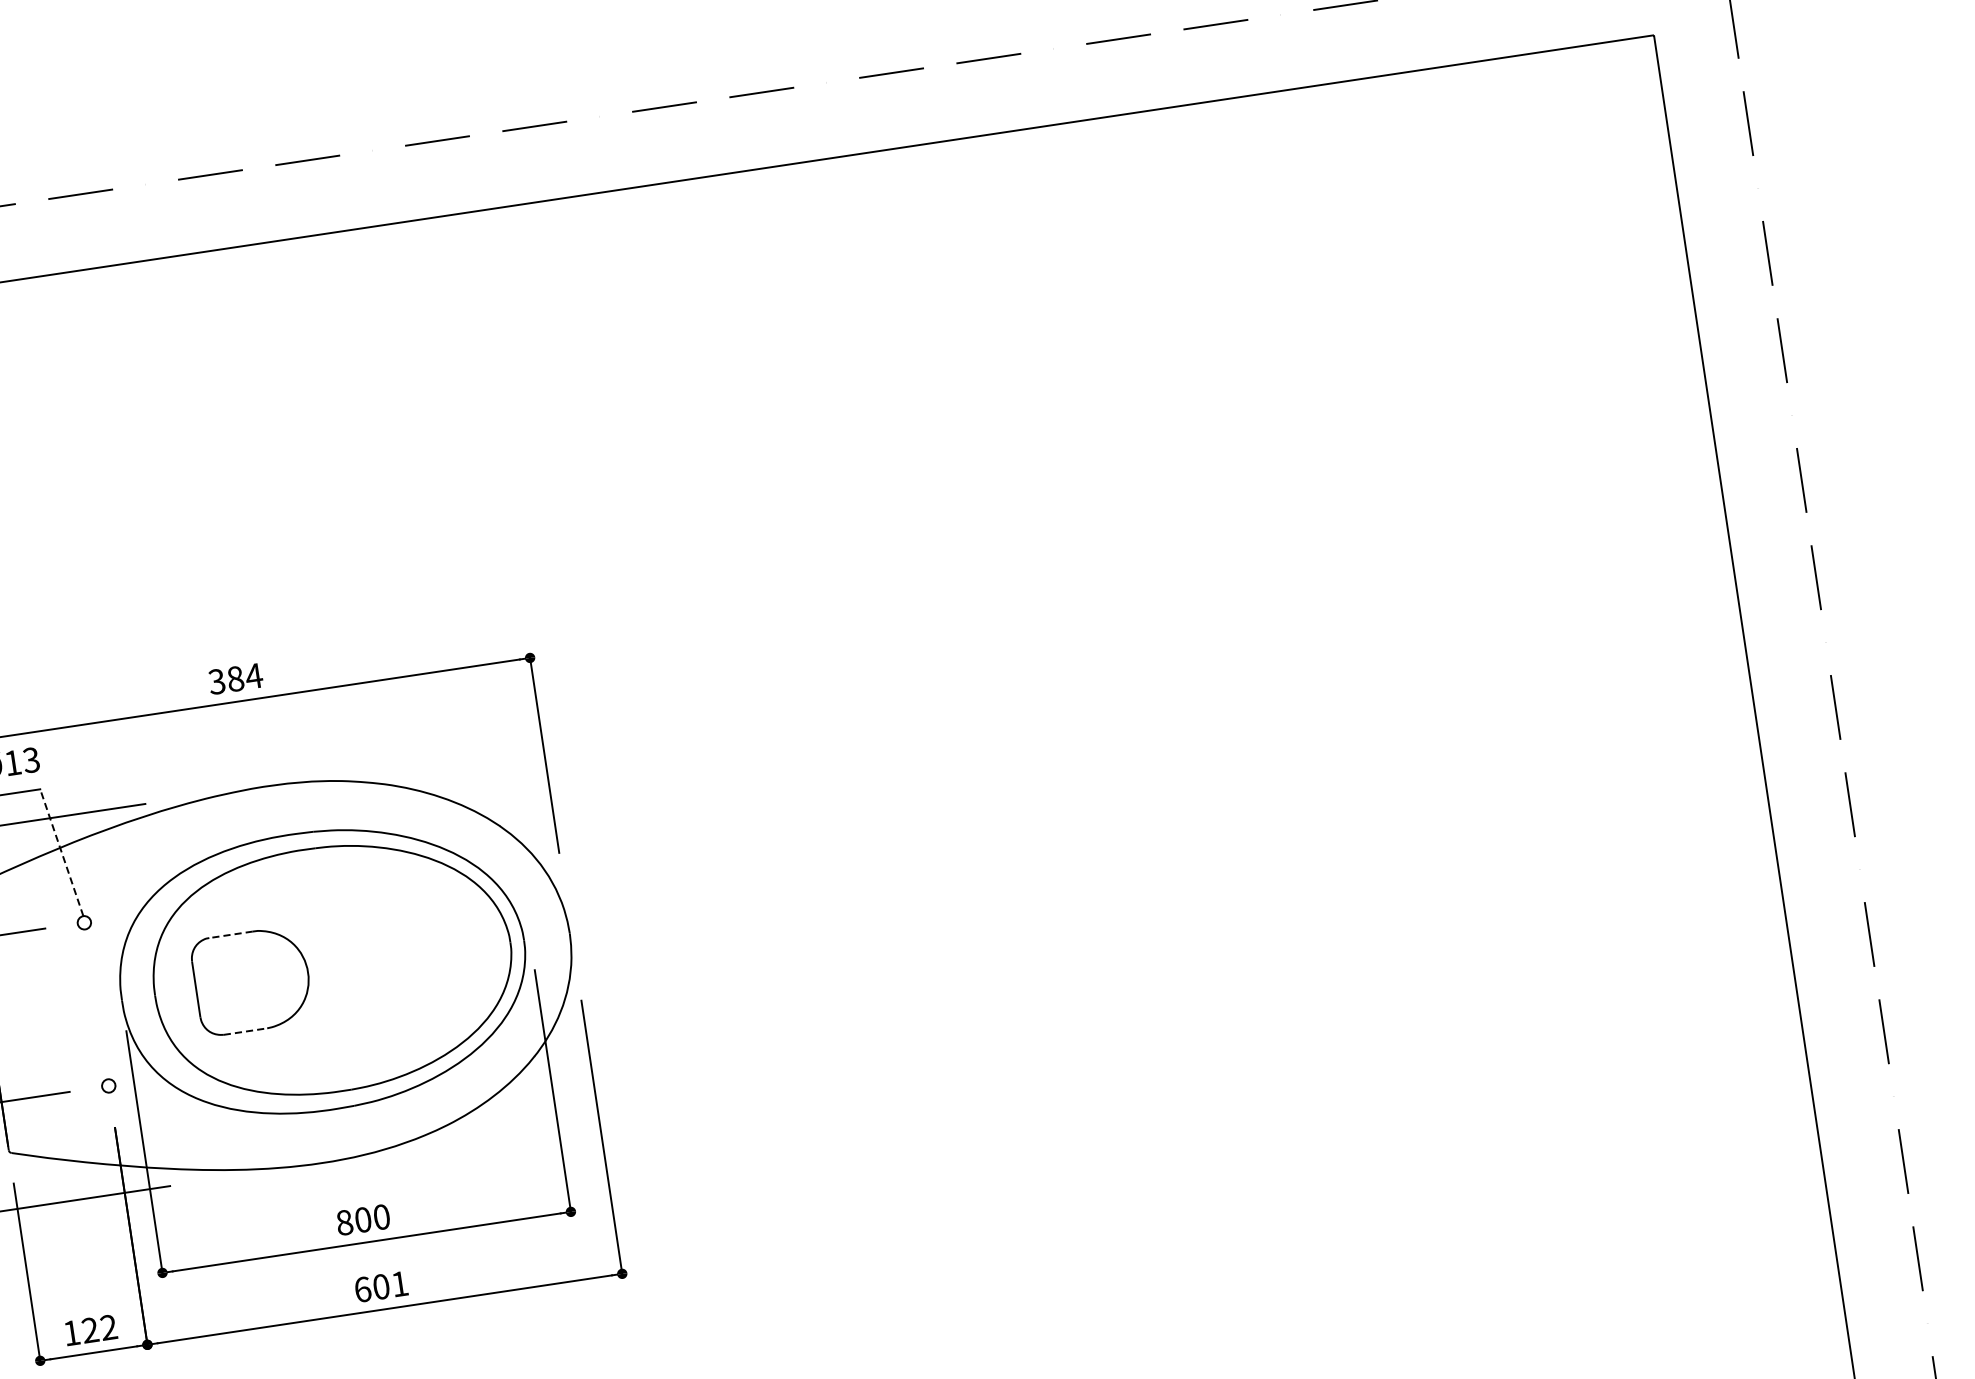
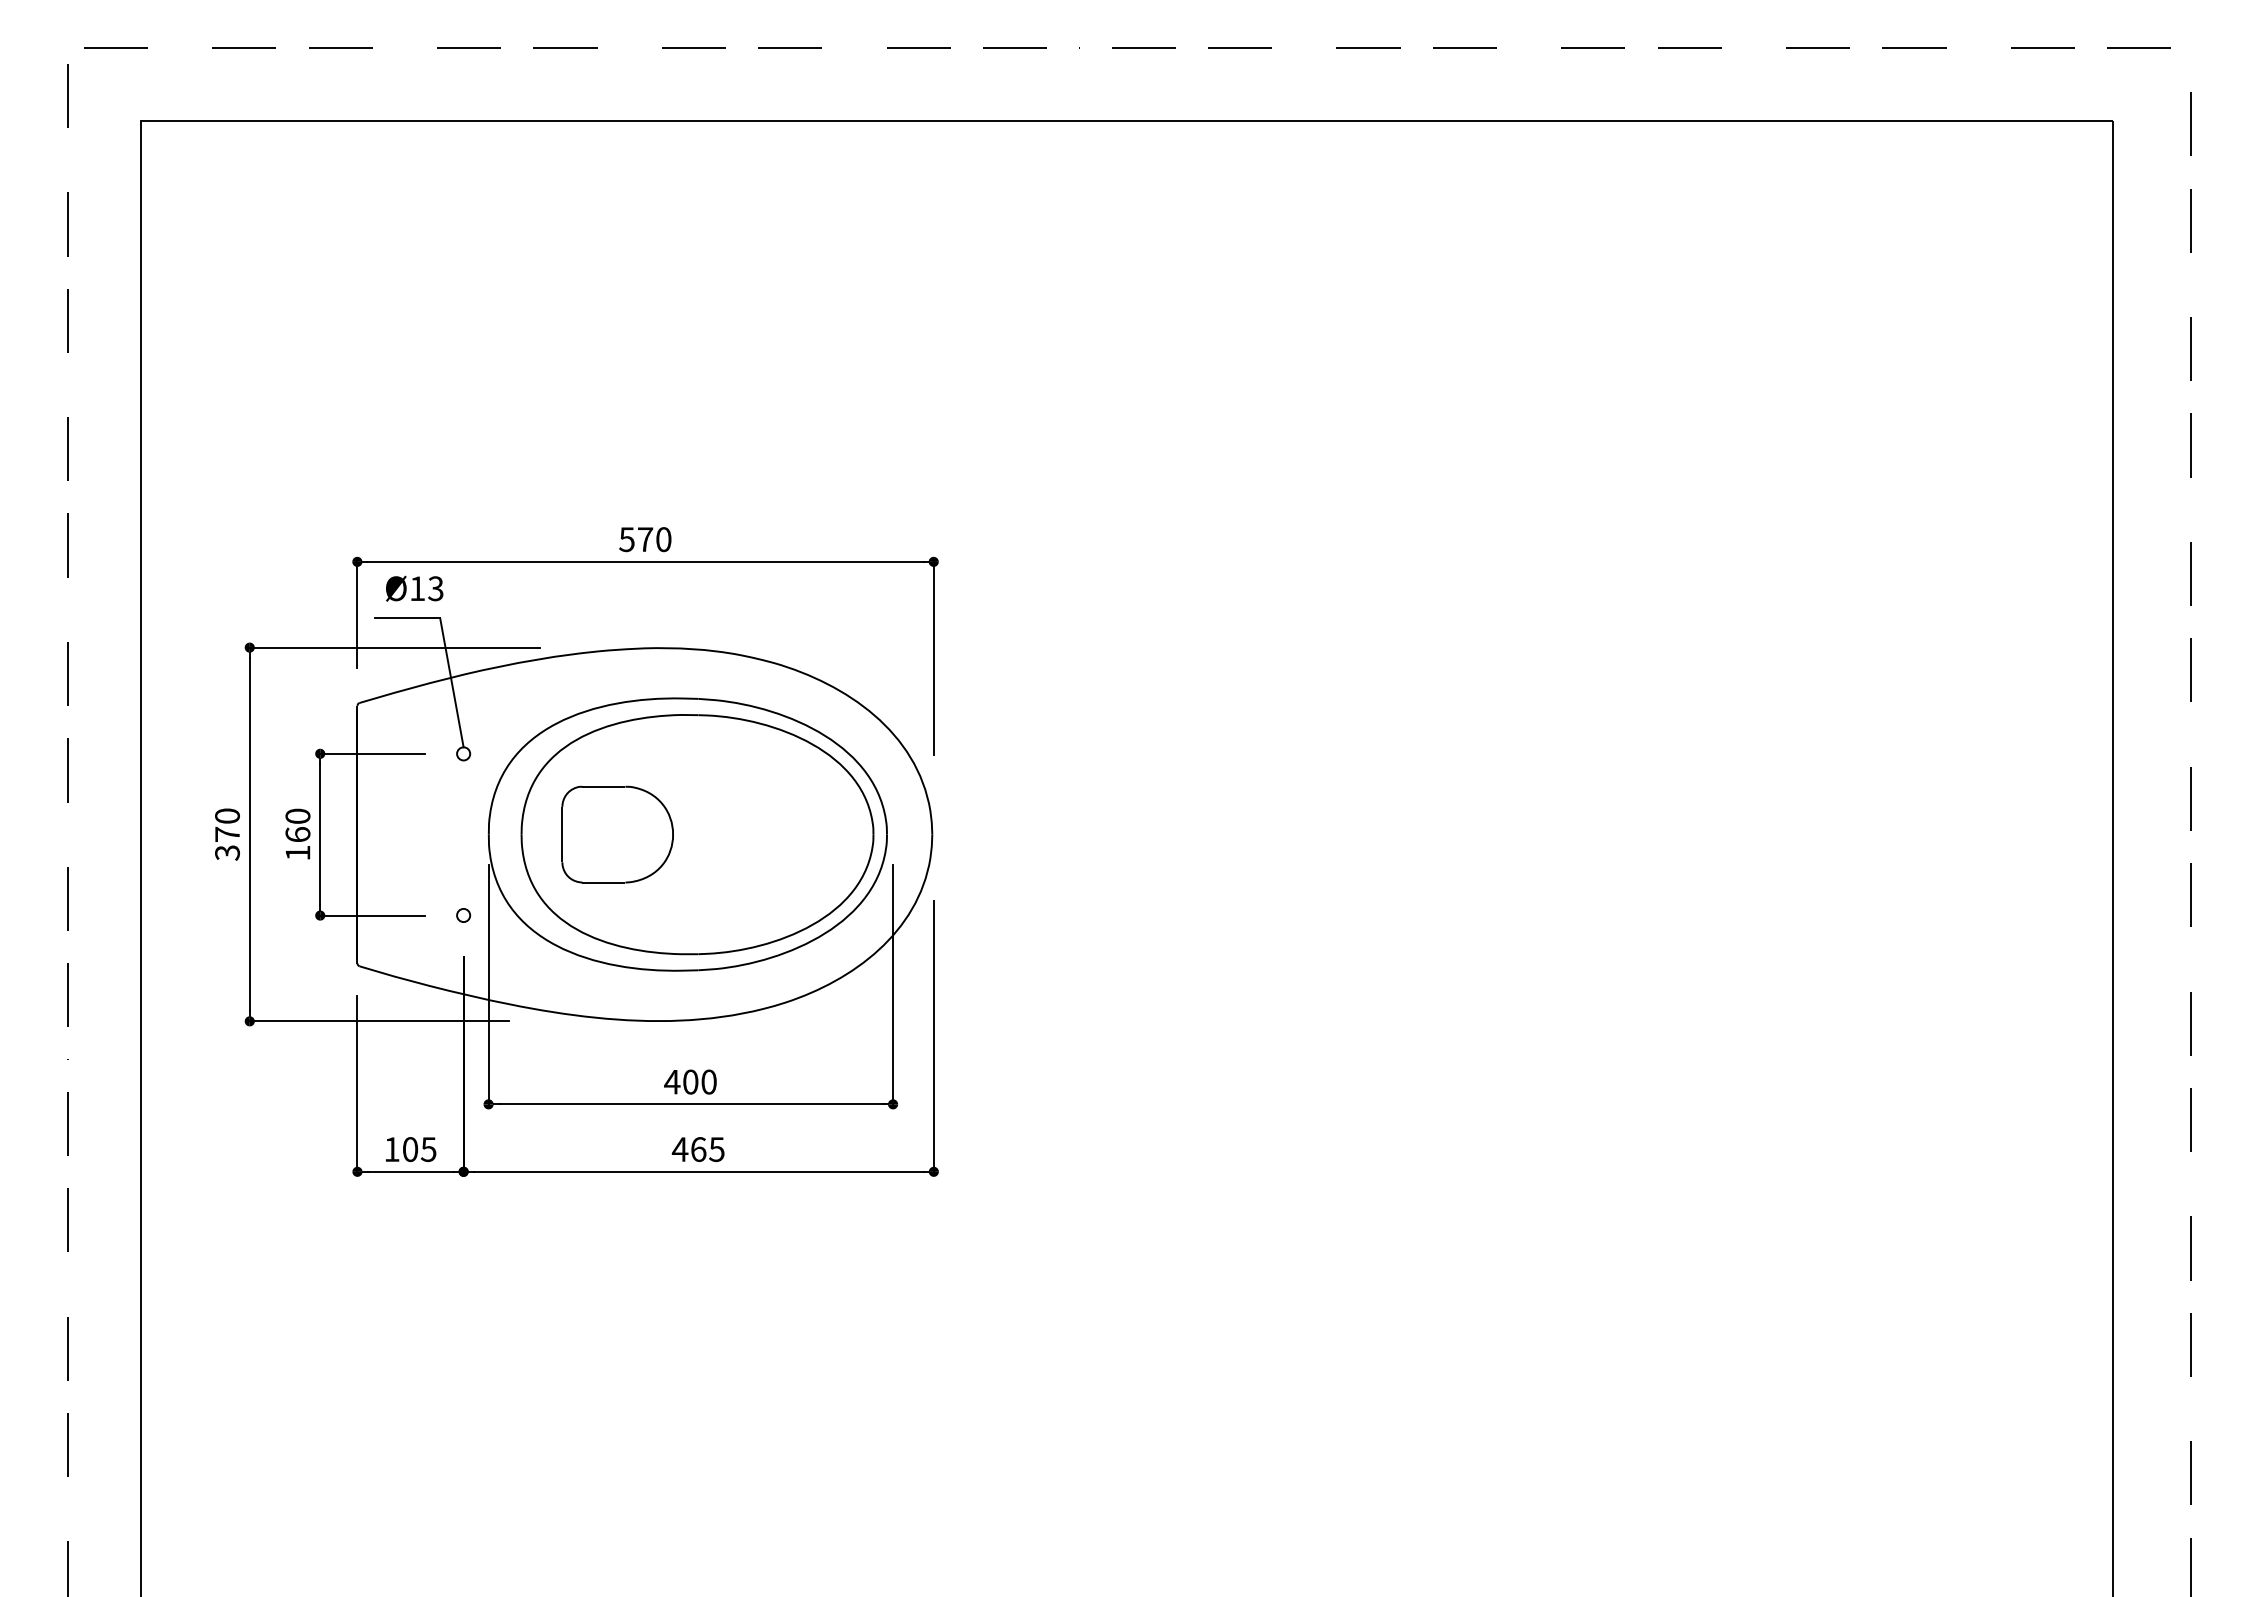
text: (235, 678) -> (645, 539), 384 -> 570
line: (61, 852) -> (451, 682), dashed -> solid
line: (230, 934) -> (603, 786), dashed -> solid
line: (246, 1031) -> (604, 882), dashed -> solid
text: (344, 1222) -> (672, 1081), 800 -> 400
text: (380, 1286) -> (697, 1149), 601 -> 465
text: (99, 1328) -> (419, 1149), 122 -> 105

